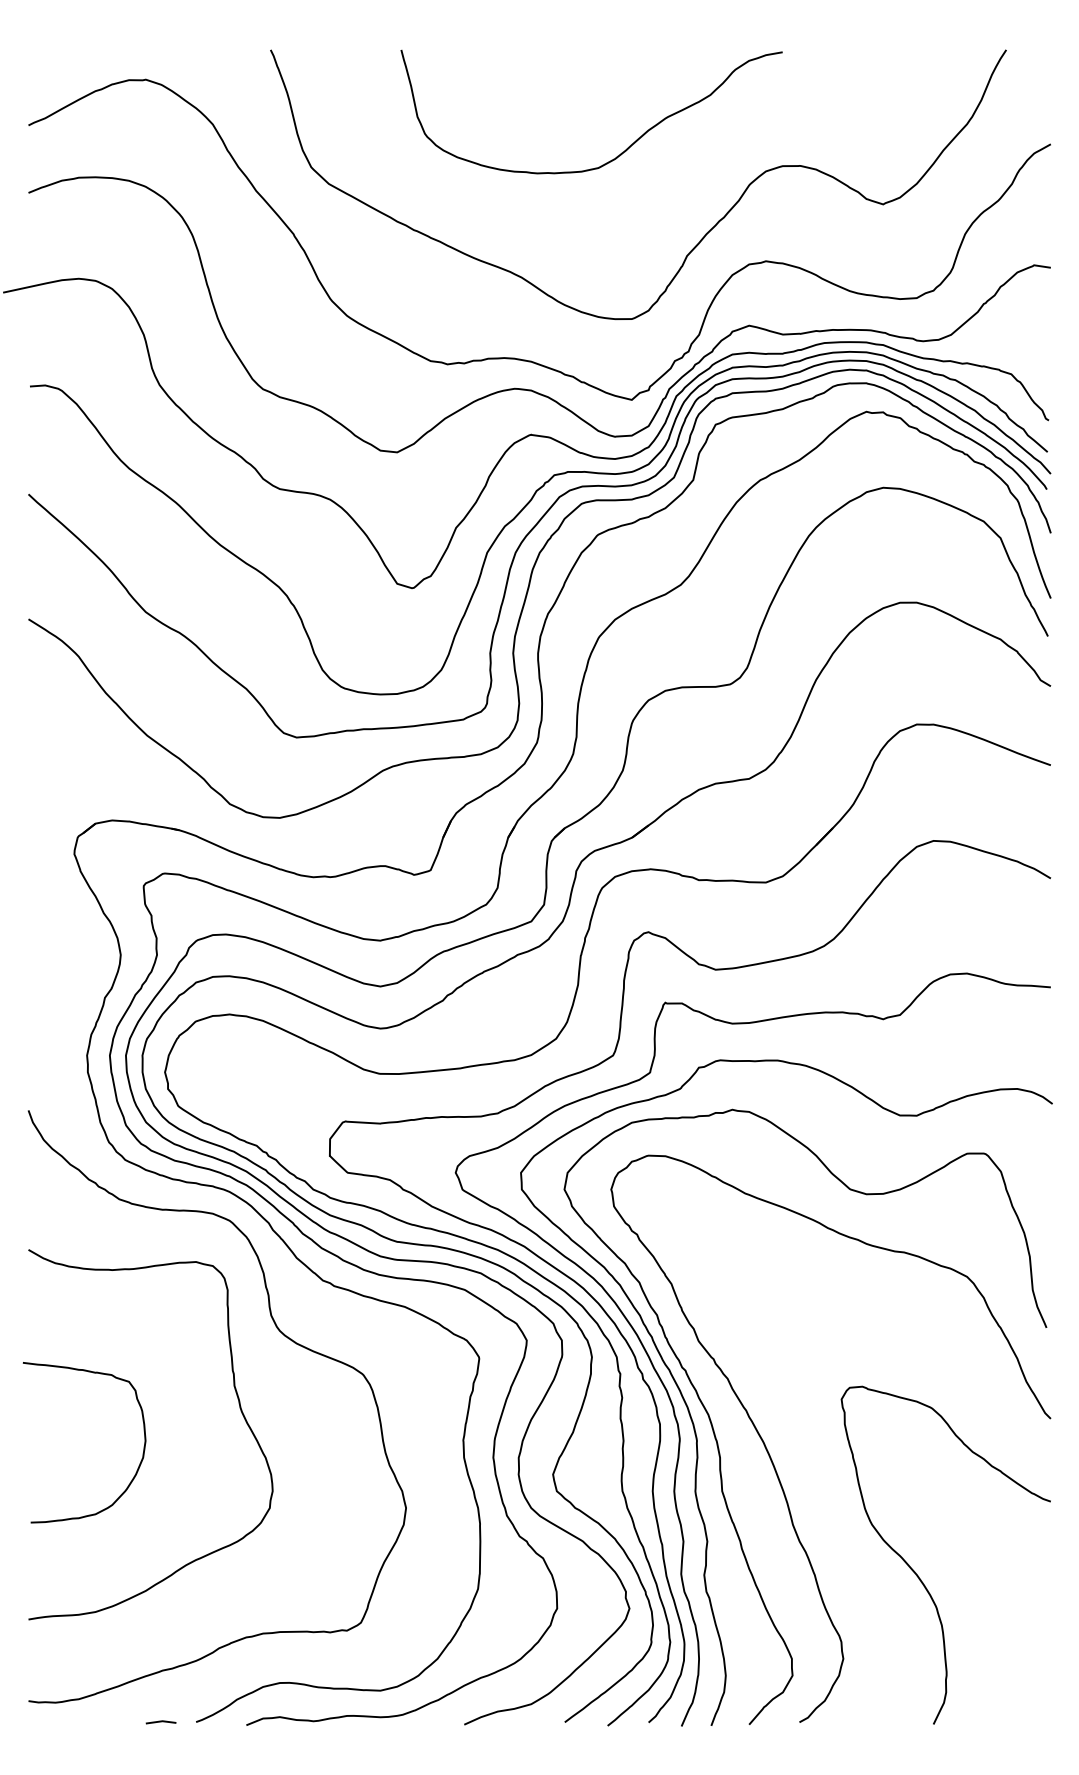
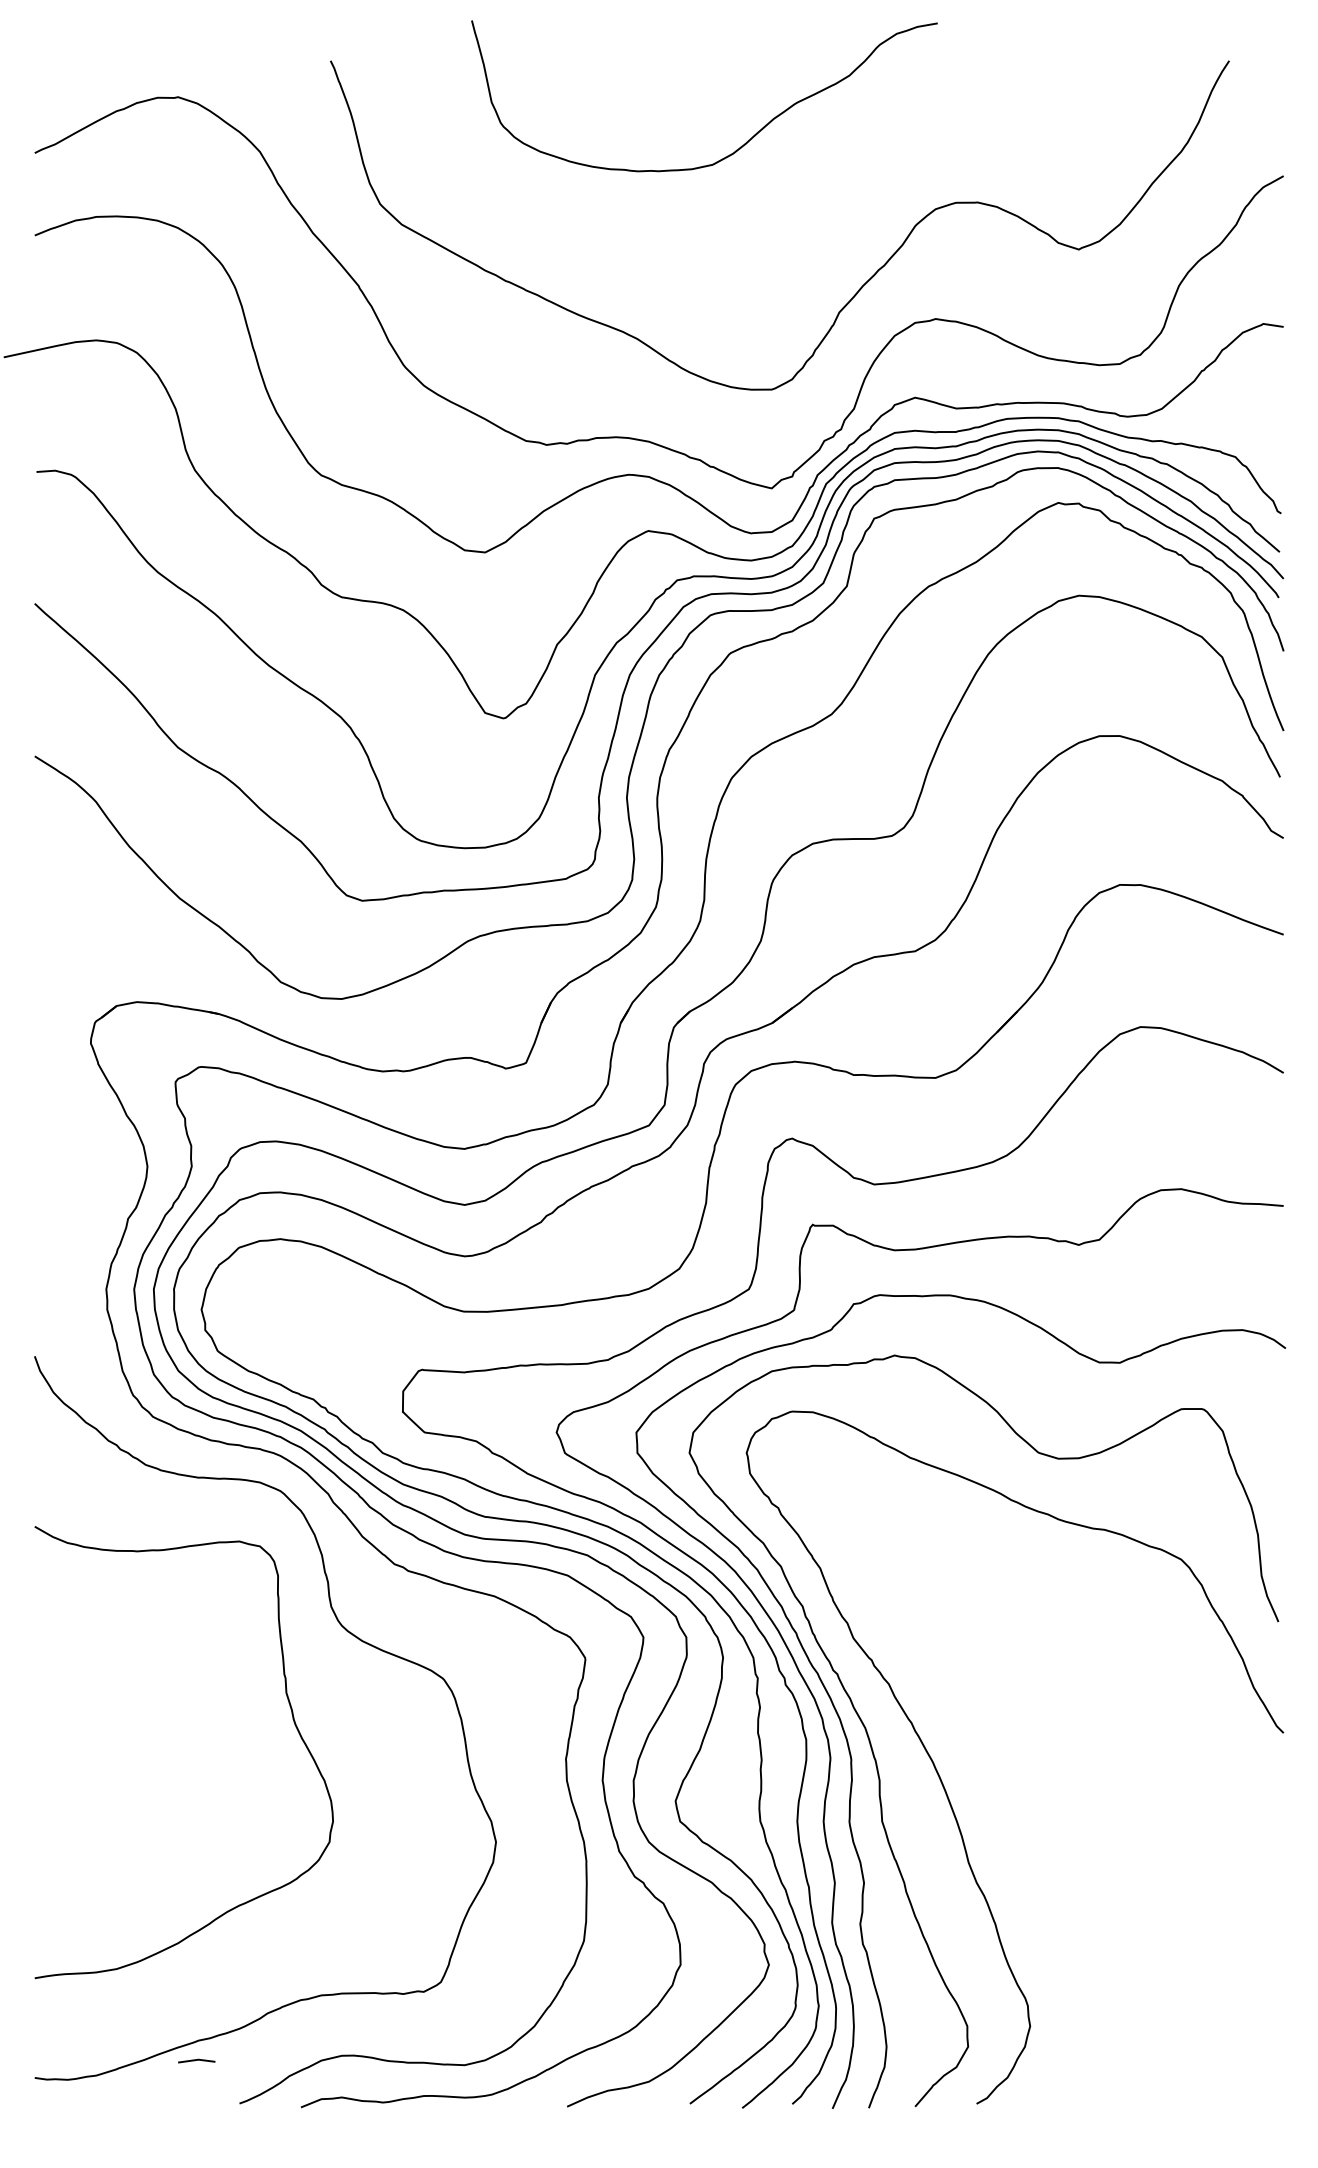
curve: (621, 152) -> (740, 145), moved
curve: (138, 1465) -> (169, 1790), removed
curve: (919, 1576) -> (1123, 1925), removed
line: (160, 1722) -> (196, 2061), moved

